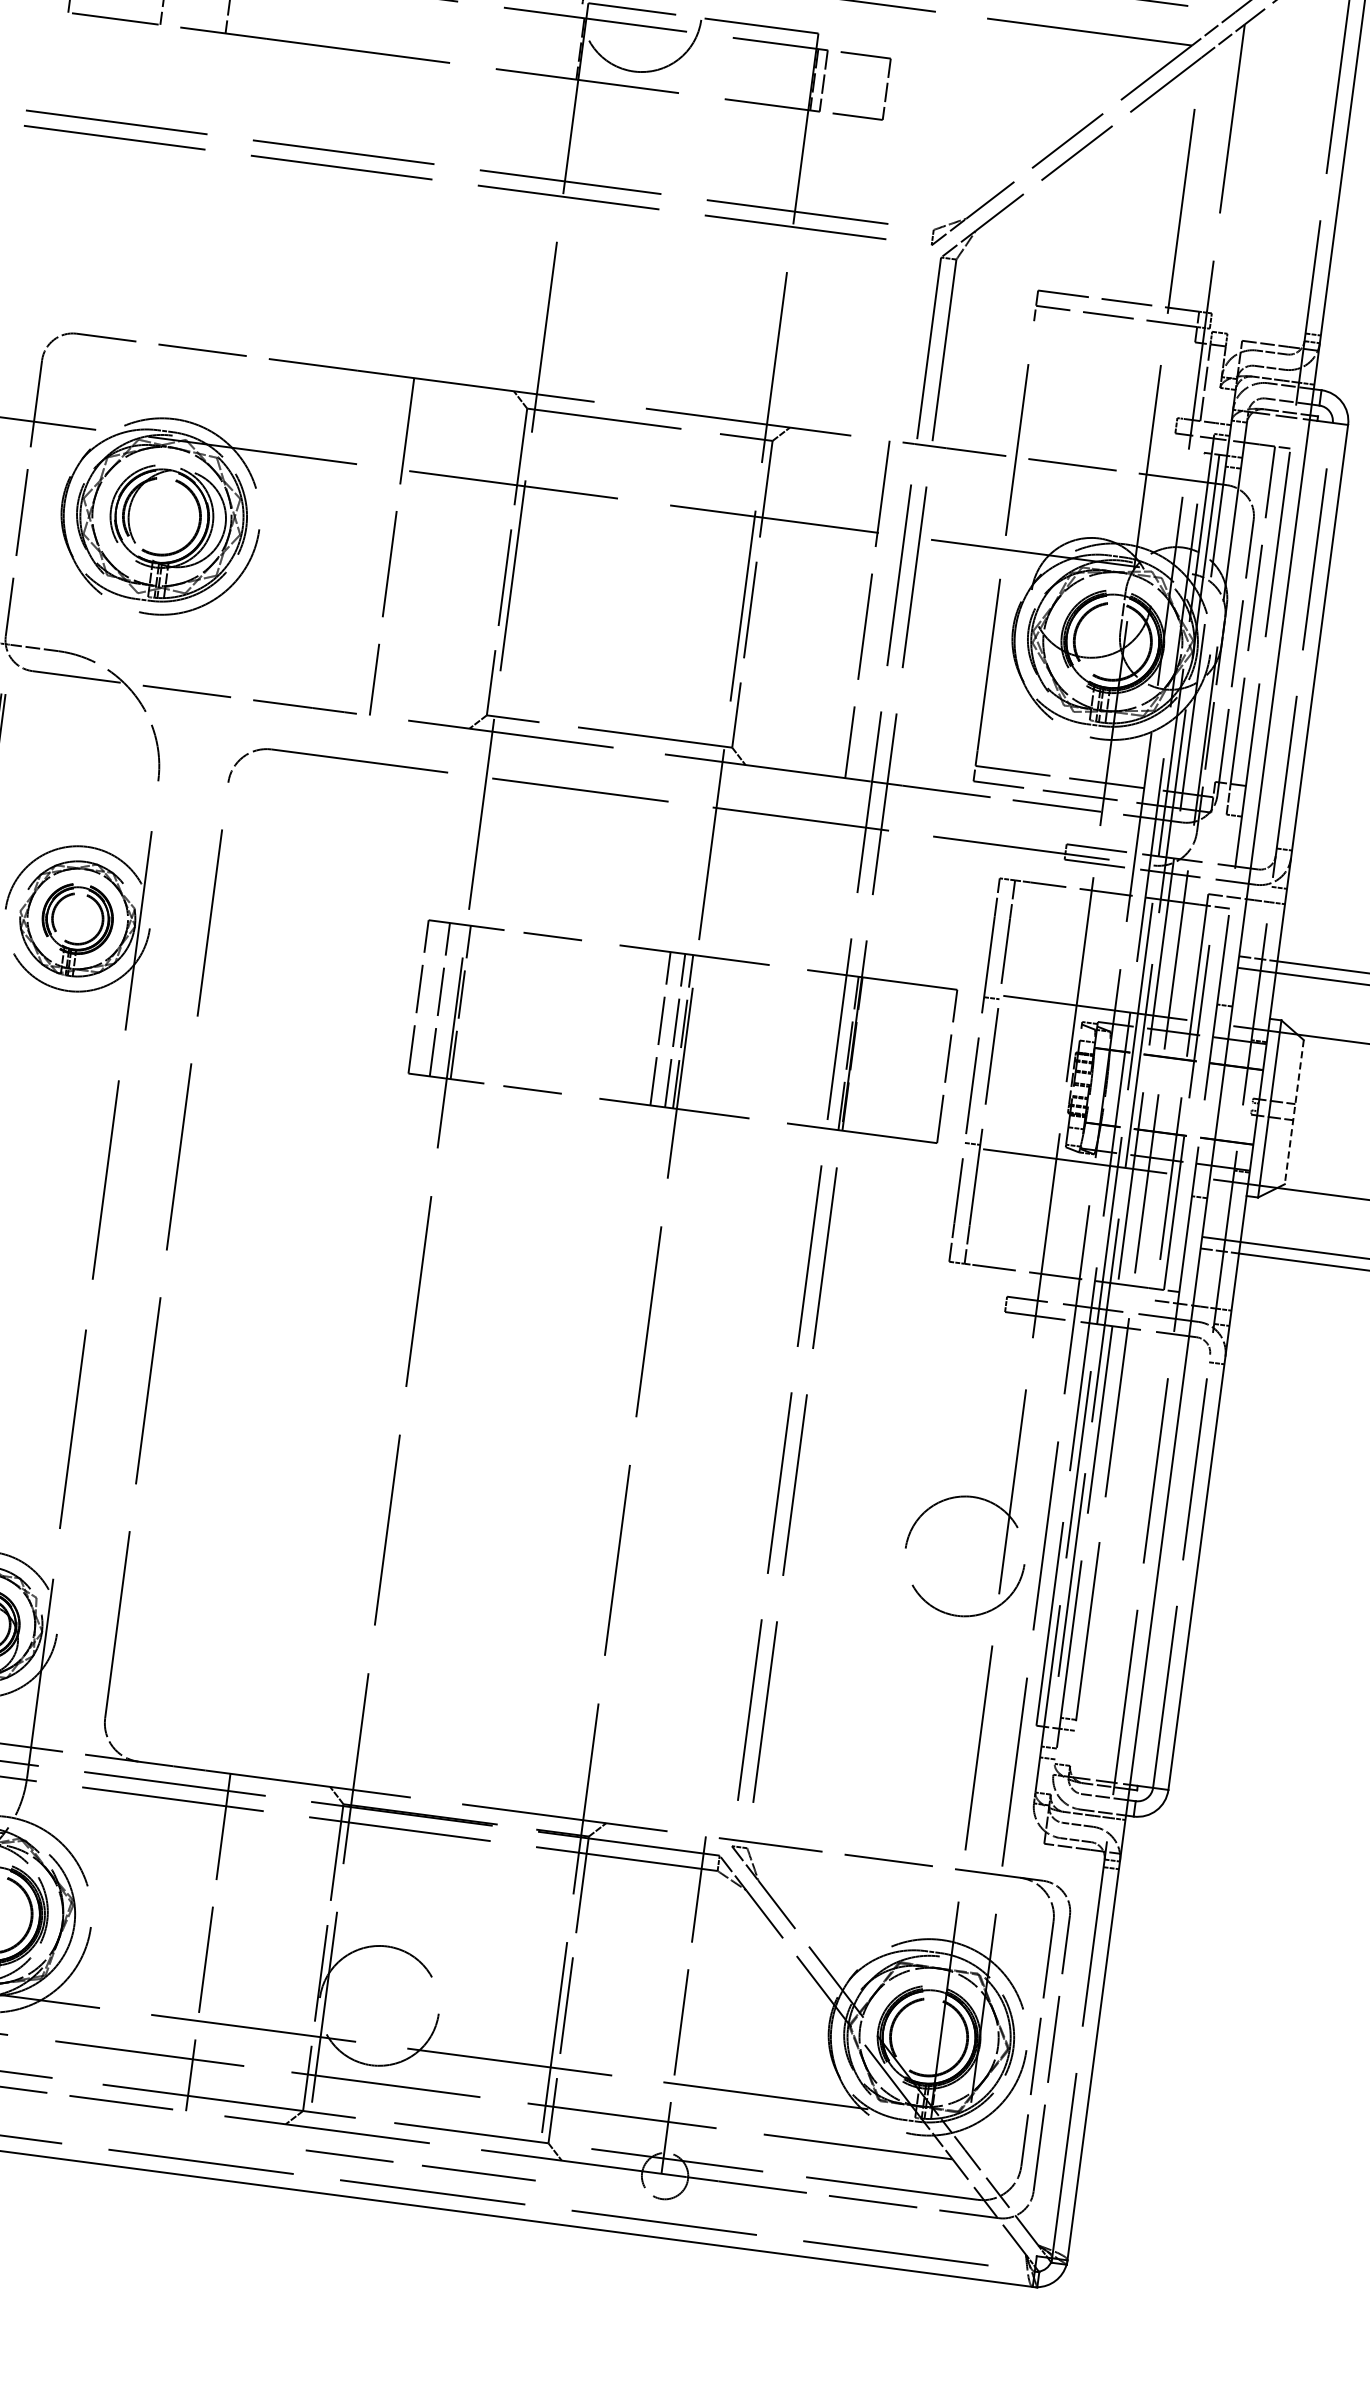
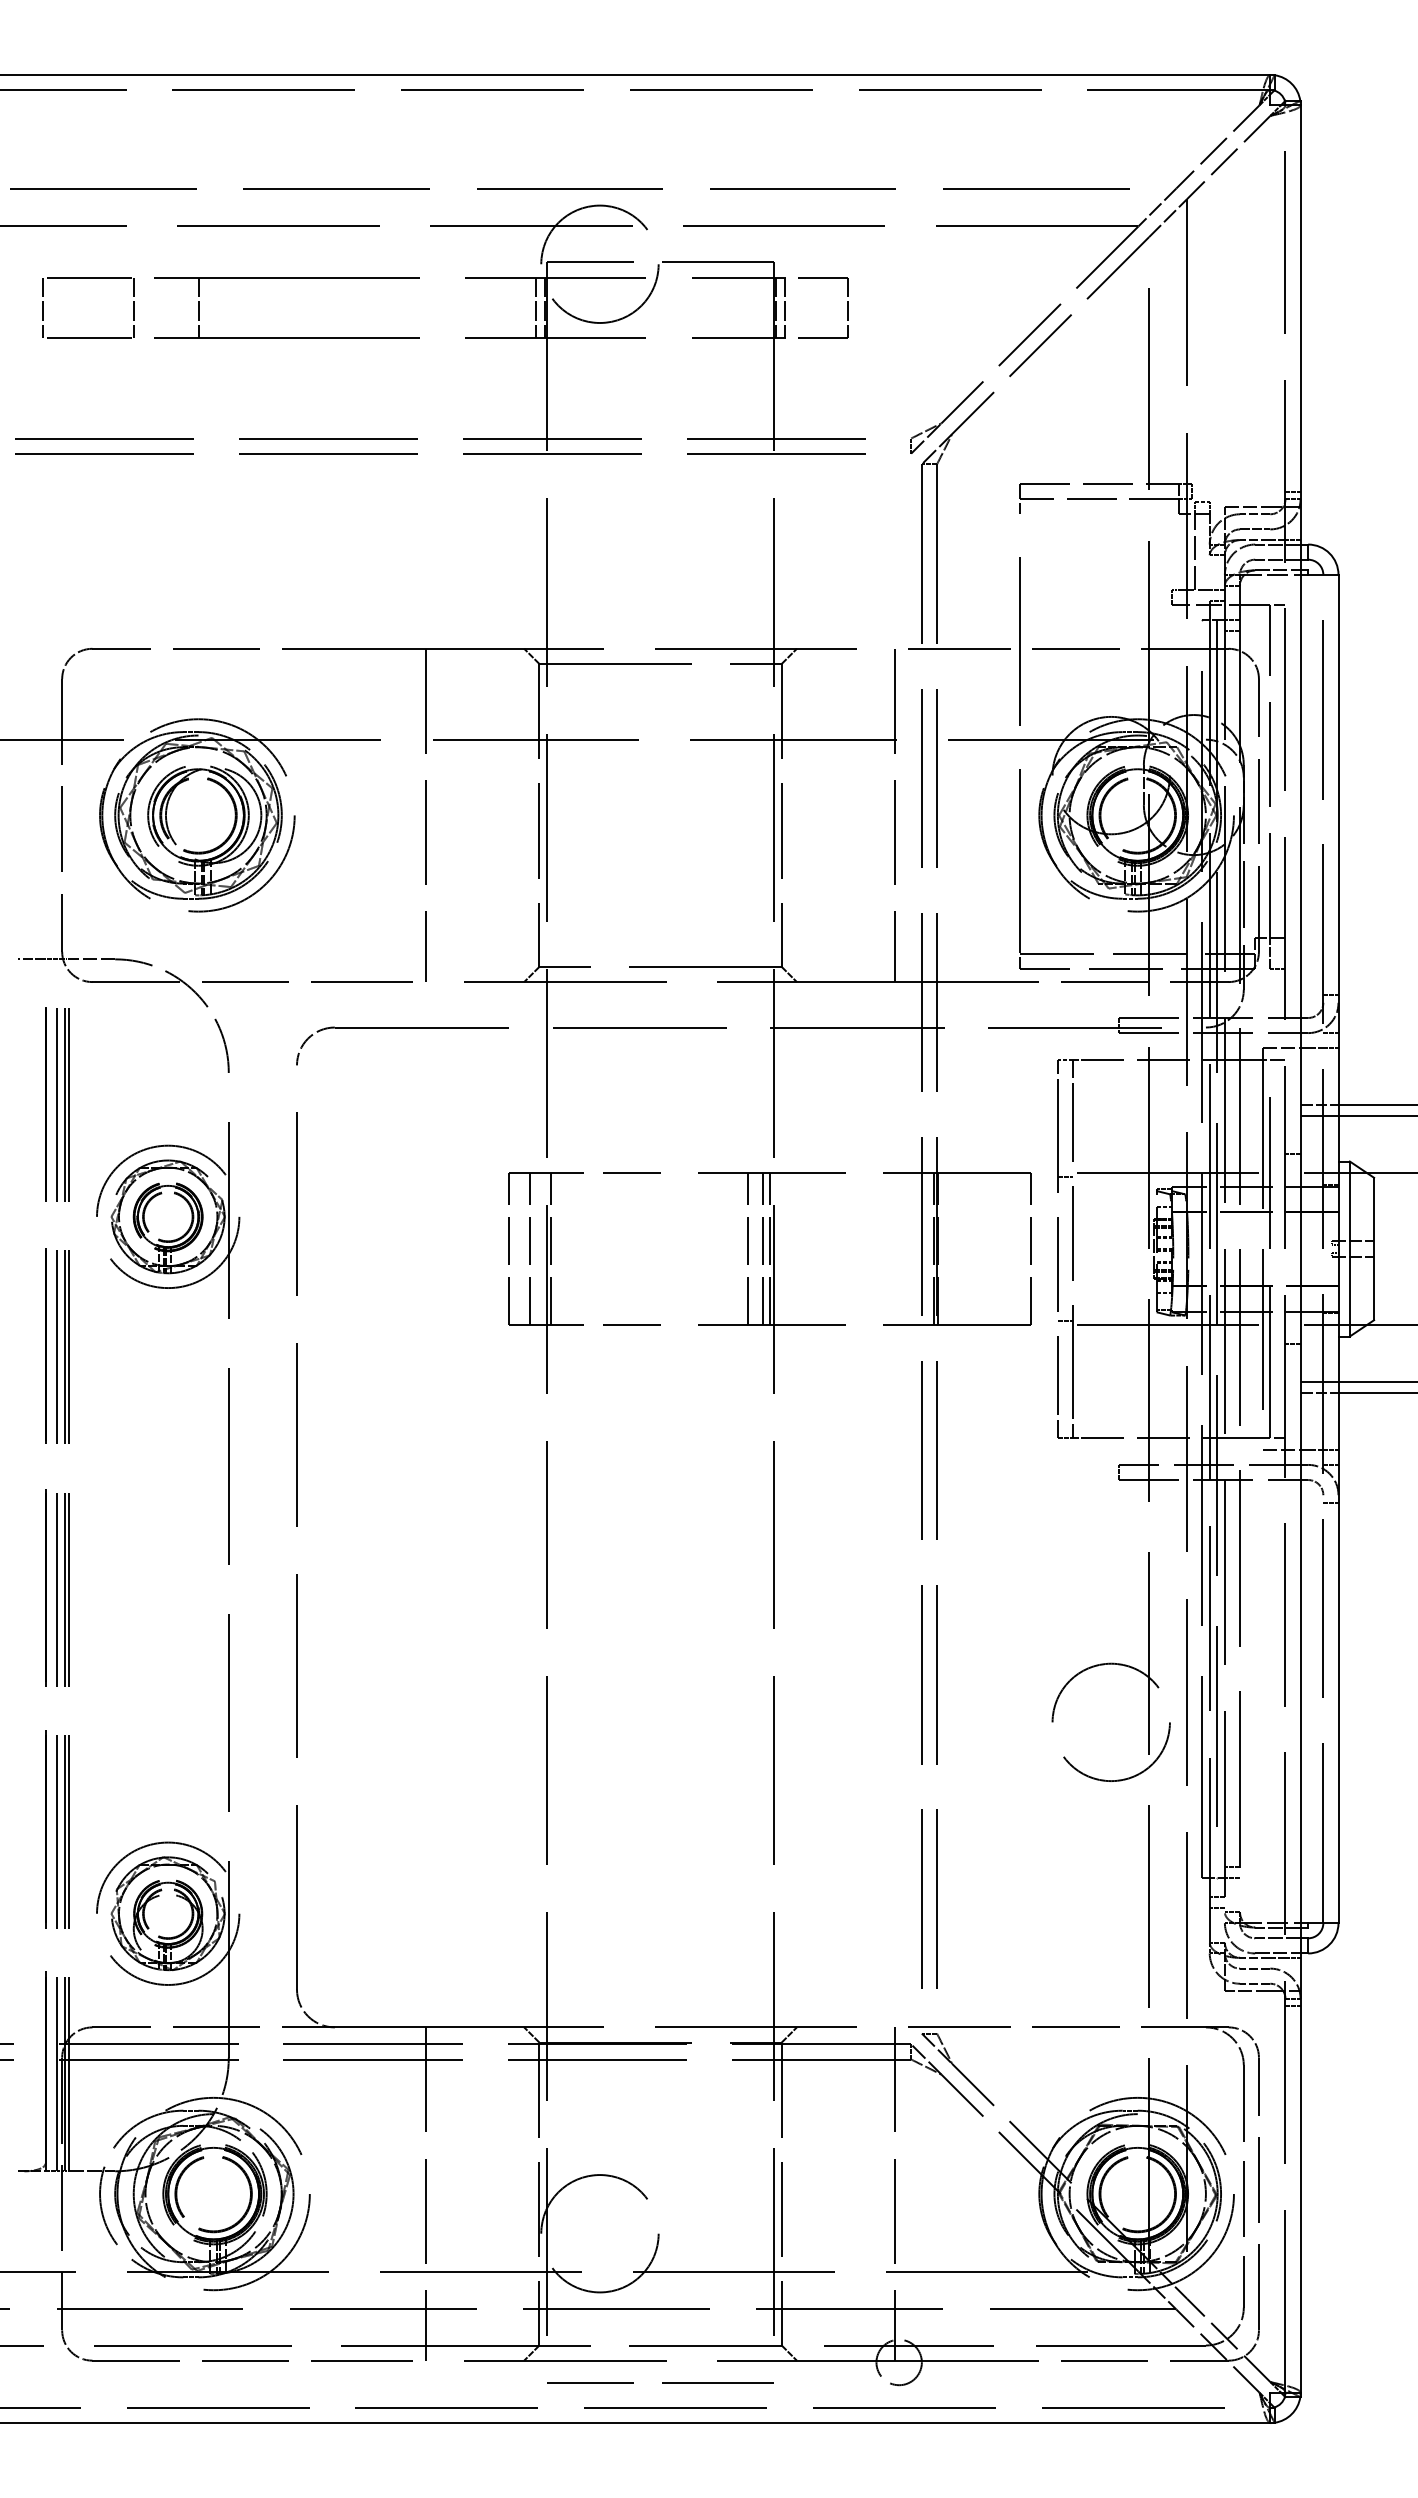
line: (570, 47) -> (535, 307), added
line: (1294, 1112) -> (1374, 1249), dashed -> solid

